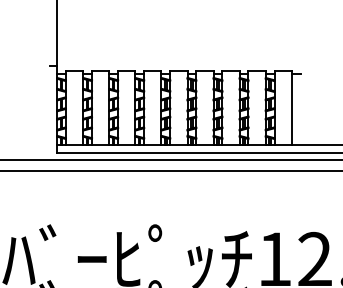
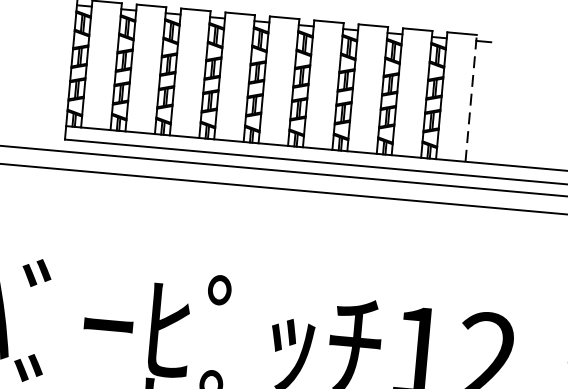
line: (291, 107) -> (470, 97), solid -> dashed

